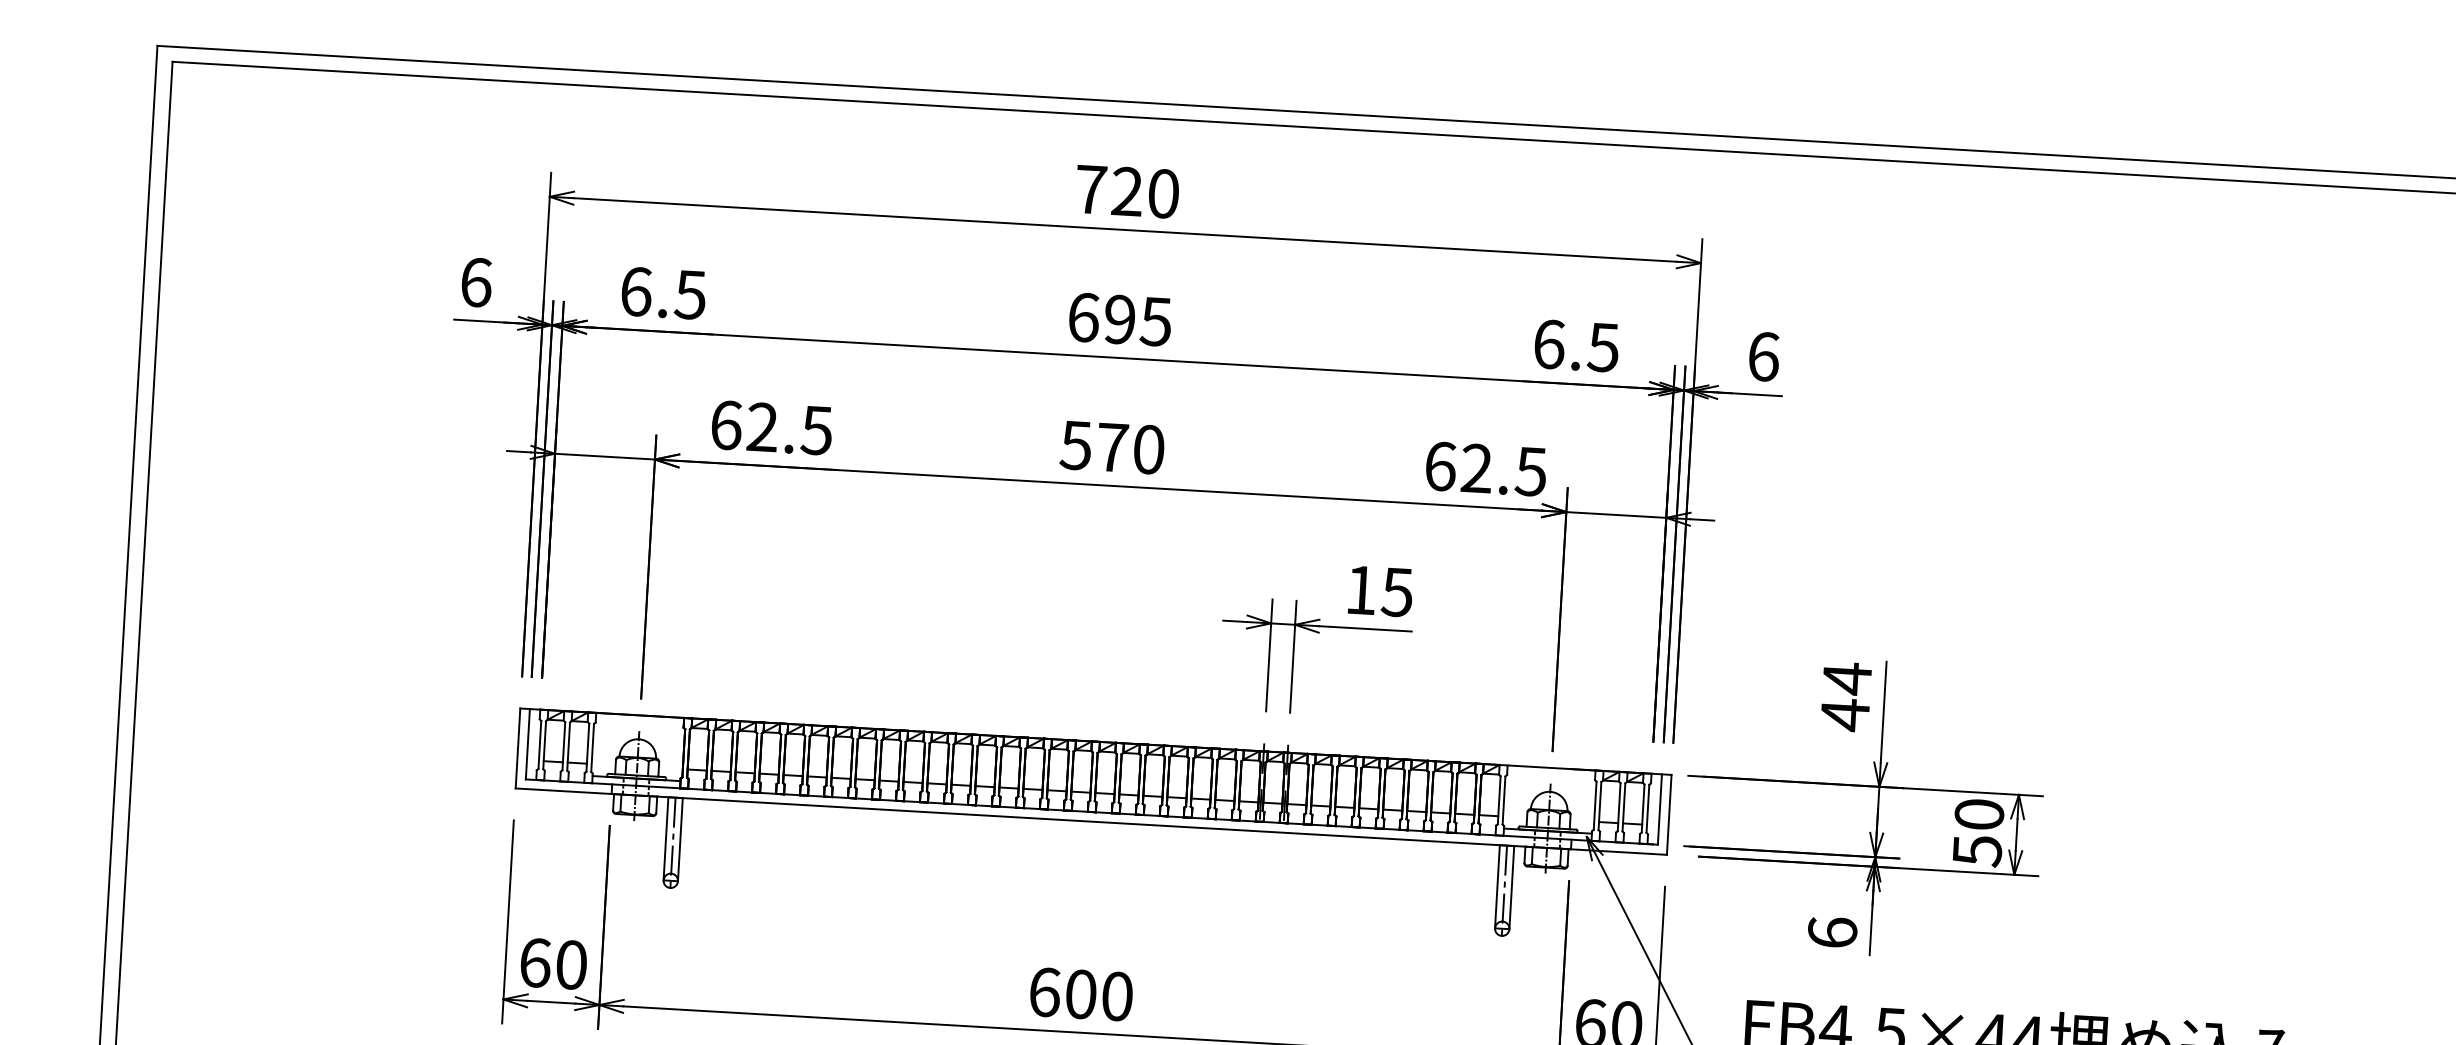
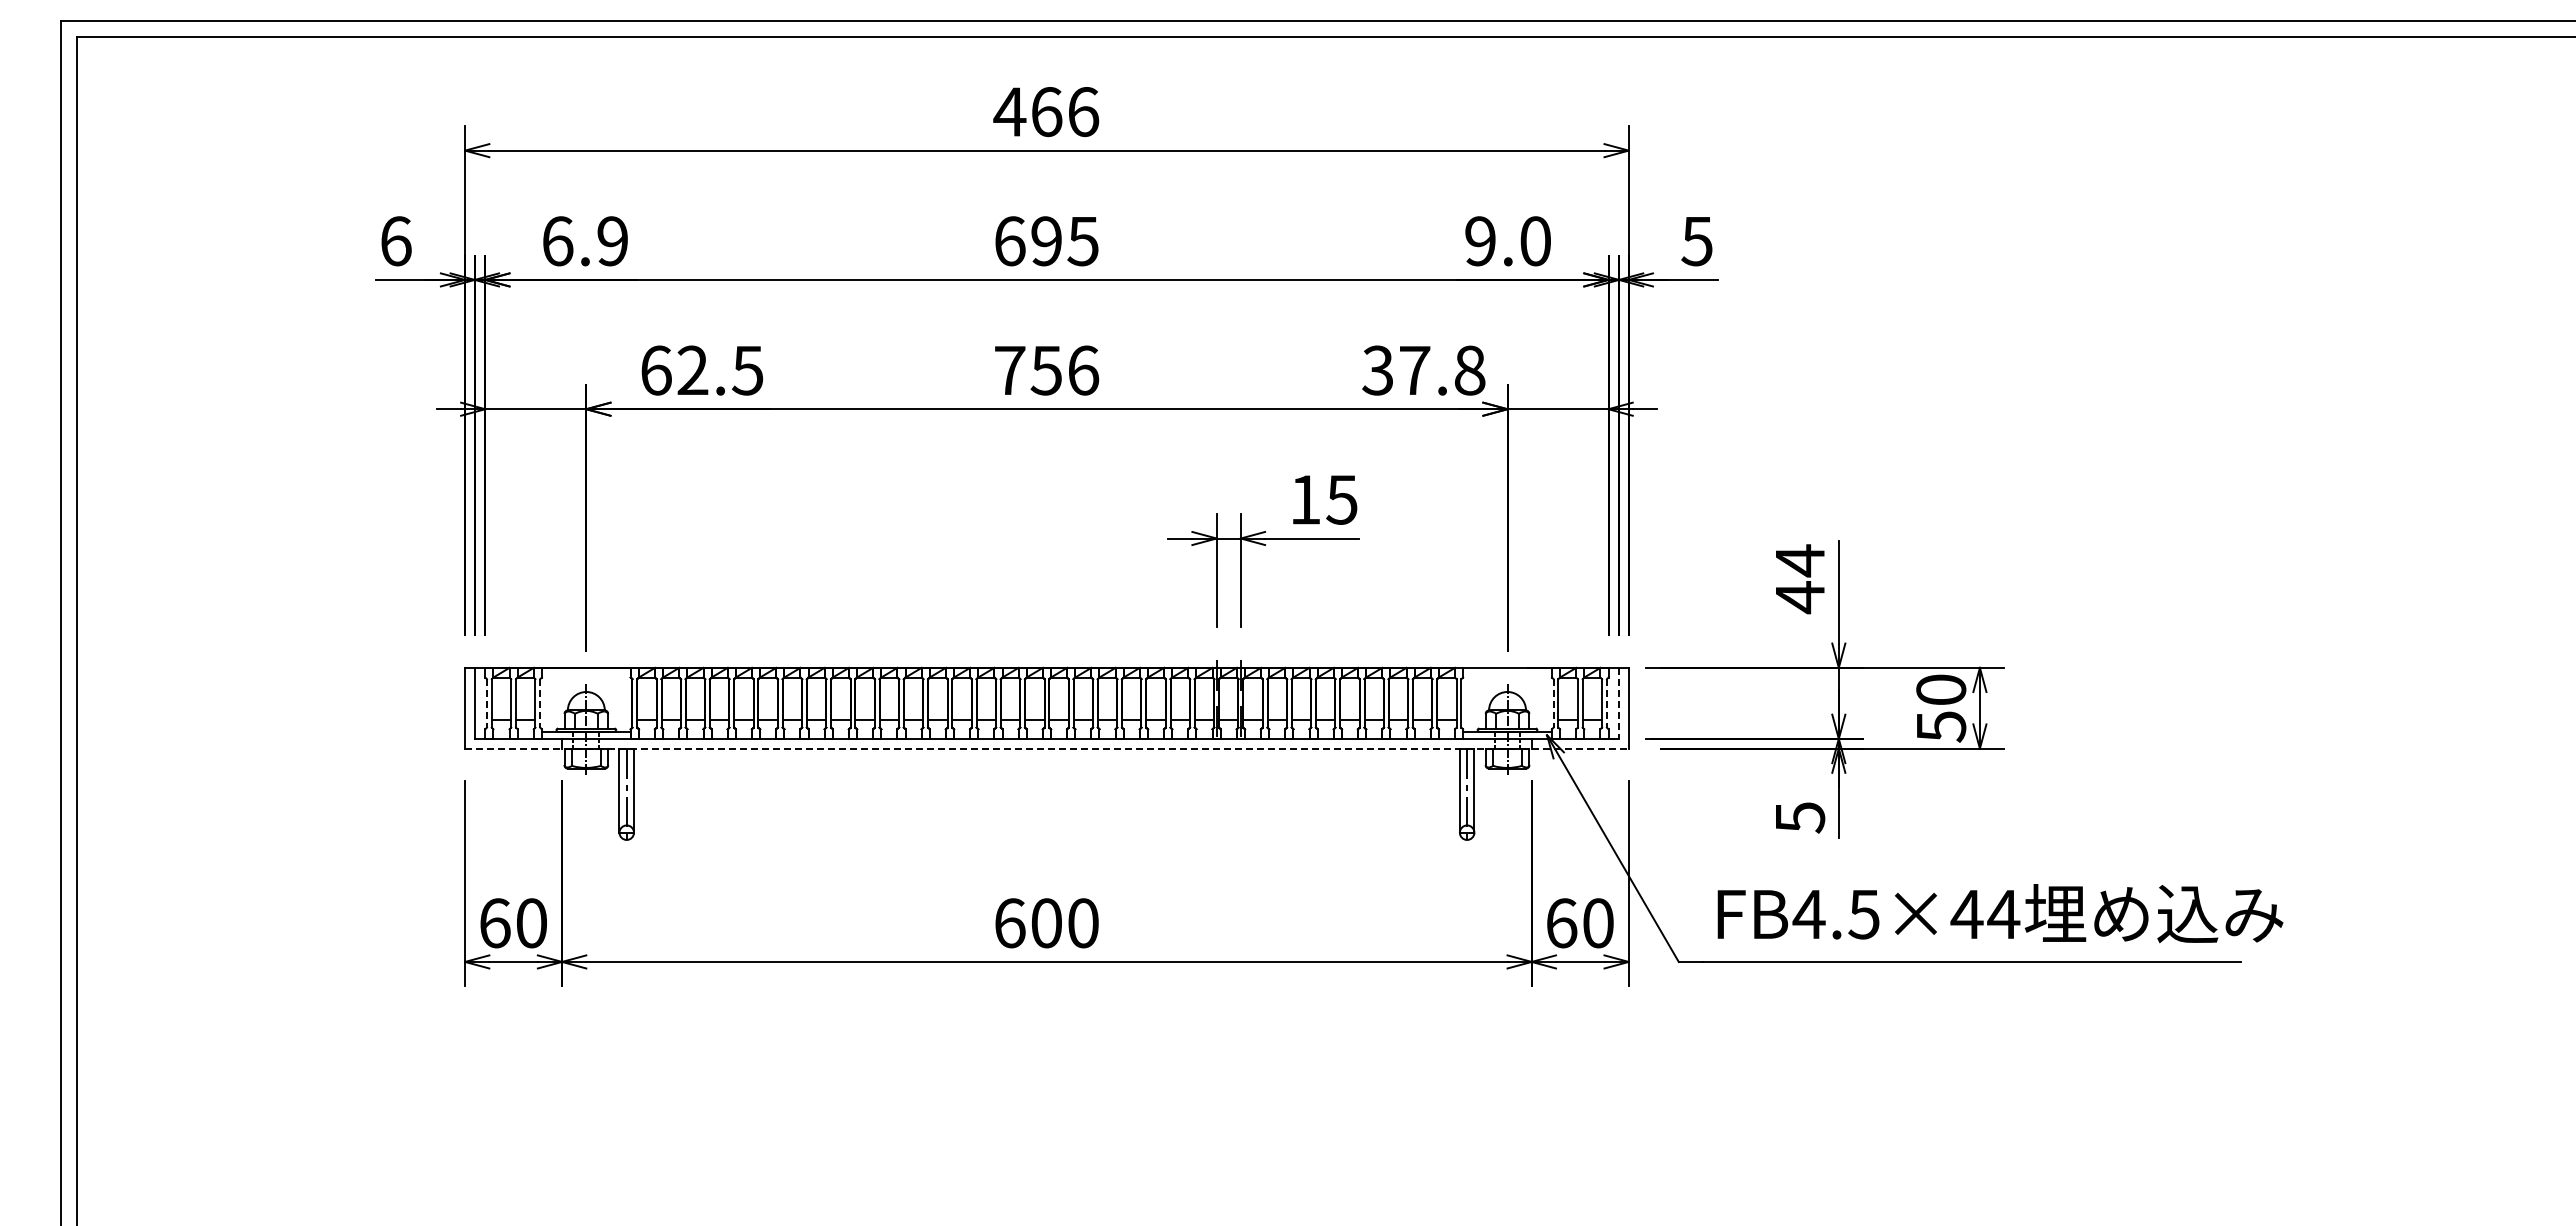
text: (1127, 192) -> (1046, 112), 720 -> 466
text: (689, 295) -> (611, 241), 6.5 -> 6.9
text: (1575, 346) -> (1507, 241), 6.5 -> 9.0
text: (1762, 356) -> (1696, 241), 6 -> 5
text: (1112, 447) -> (1046, 370), 570 -> 756
text: (1485, 468) -> (1423, 370), 62.5 -> 37.8
line: (539, 744) -> (486, 703), solid -> dashed
line: (592, 748) -> (540, 703), solid -> dashed
line: (1595, 805) -> (1553, 703), solid -> dashed
line: (1647, 808) -> (1606, 703), solid -> dashed
line: (1660, 809) -> (1619, 703), solid -> dashed
line: (1090, 821) -> (1046, 748), solid -> dashed
text: (1832, 932) -> (1800, 817), 6 -> 5

